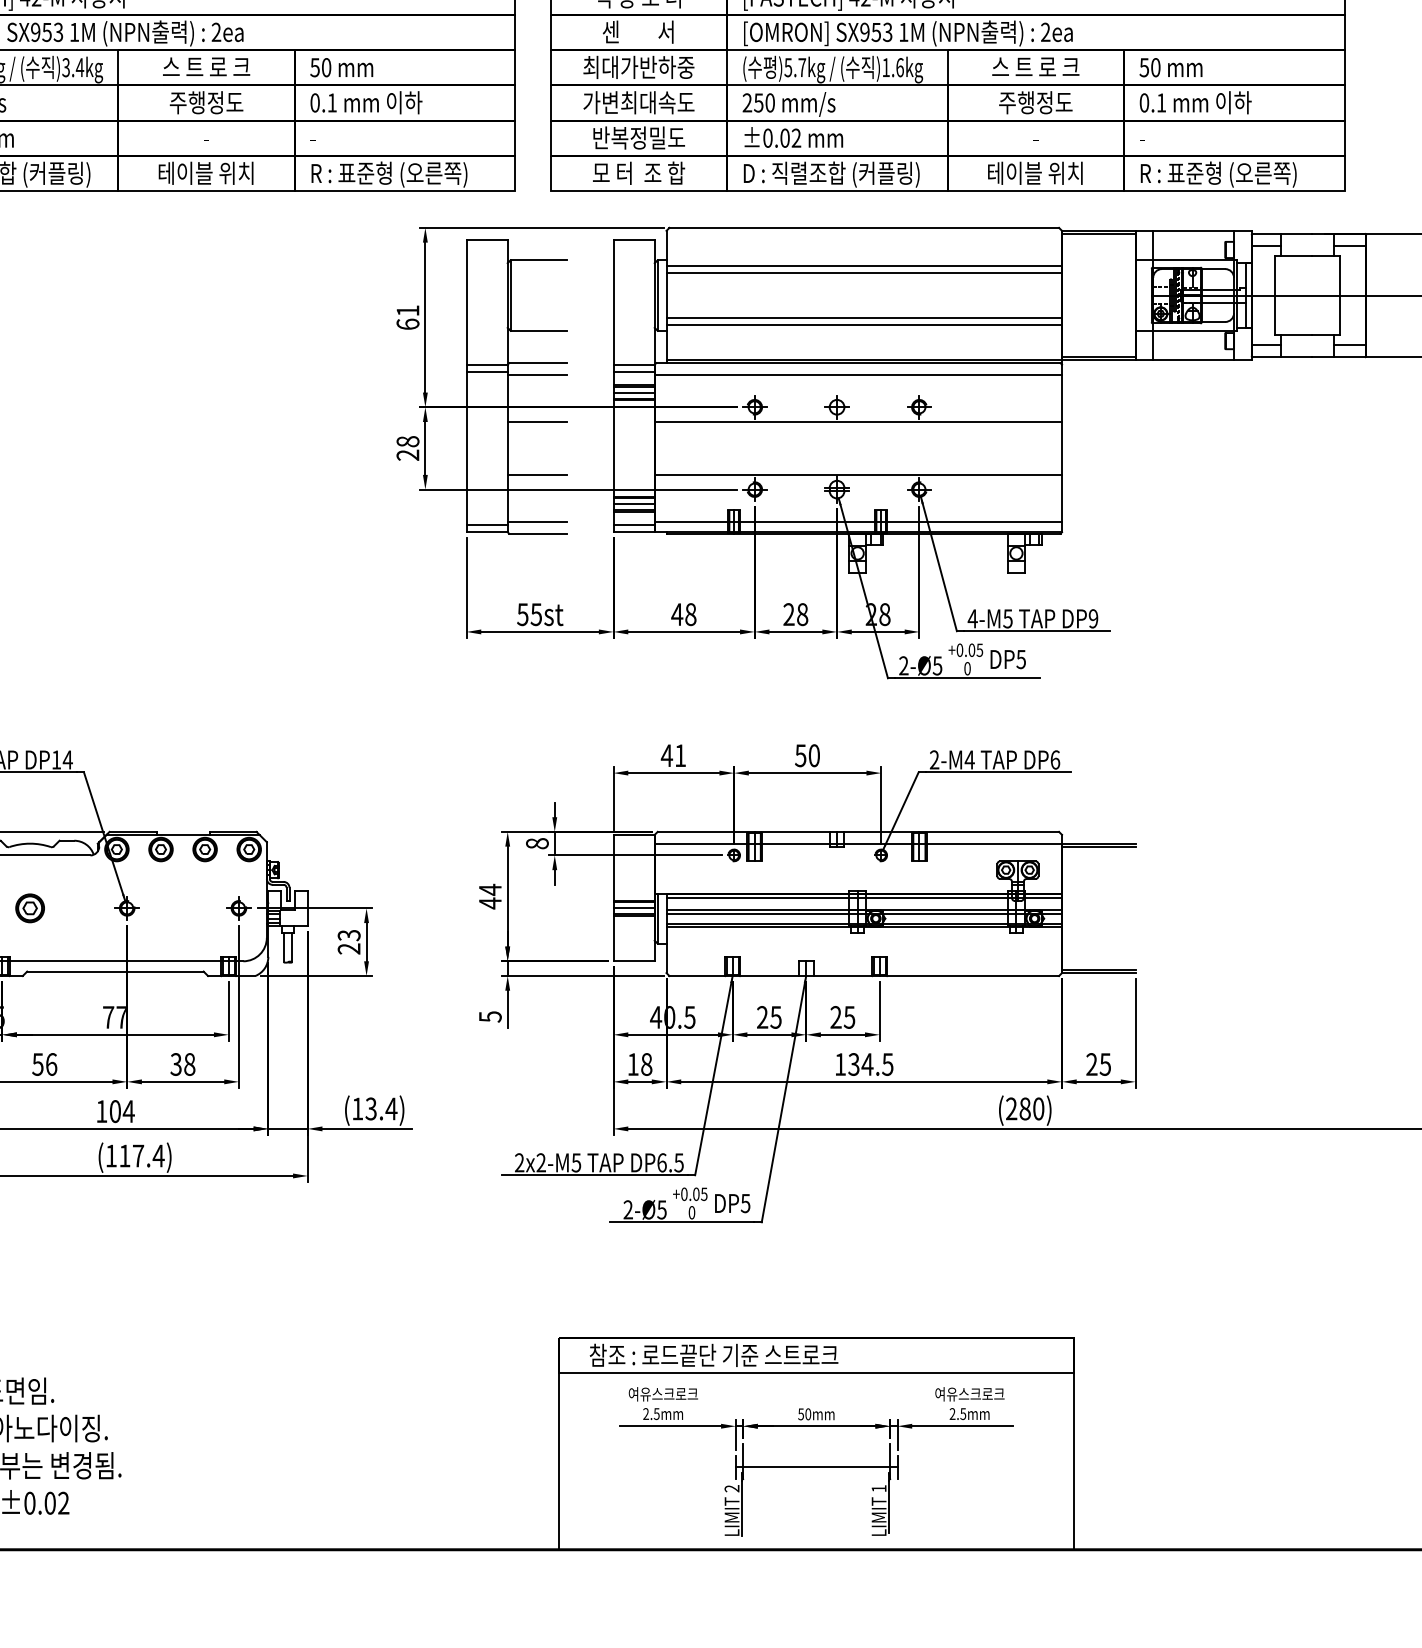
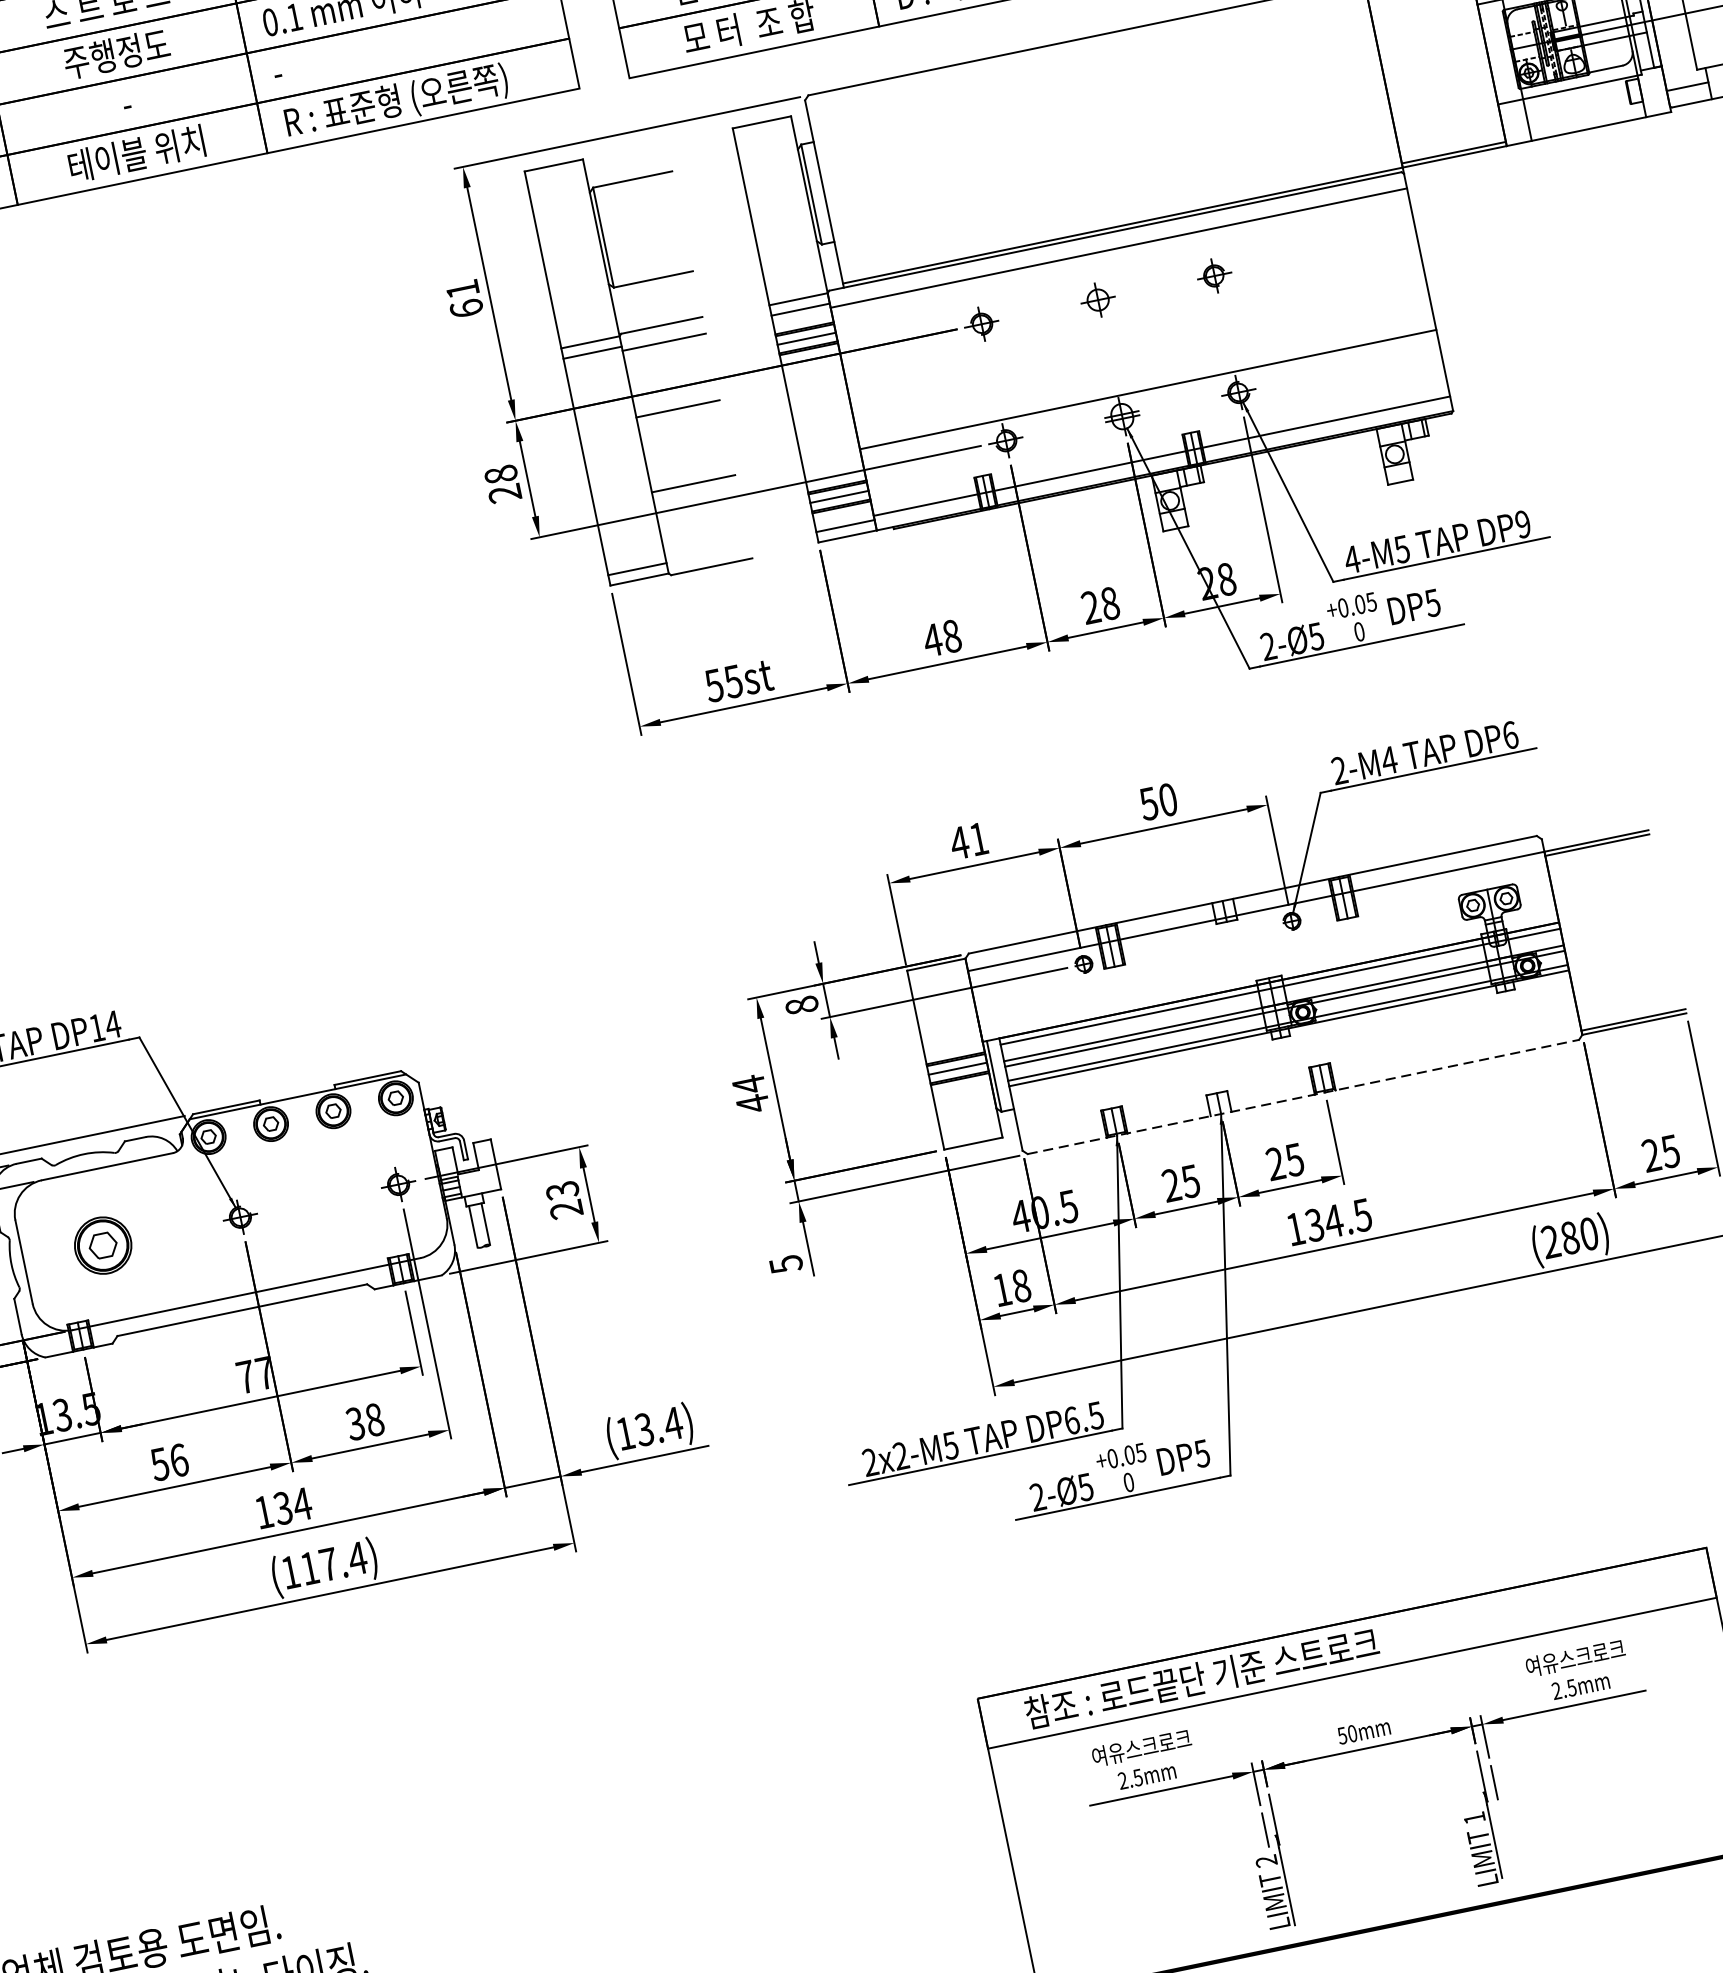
line: (864, 266) -> (1095, 92), removed
line: (864, 273) -> (1097, 102), removed
line: (864, 317) -> (1110, 165), removed
line: (864, 324) -> (1112, 174), removed
line: (858, 421) -> (1132, 313), removed
line: (536, 521) -> (706, 549), removed
part: (29, 908) -> (102, 1246), size x1.4
line: (864, 976) -> (1303, 1097), solid -> dashed
text: (114, 1111) -> (282, 1508), 104 -> 134
line: (816, 1467) -> (1379, 1806), removed

